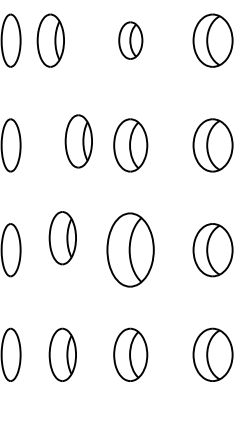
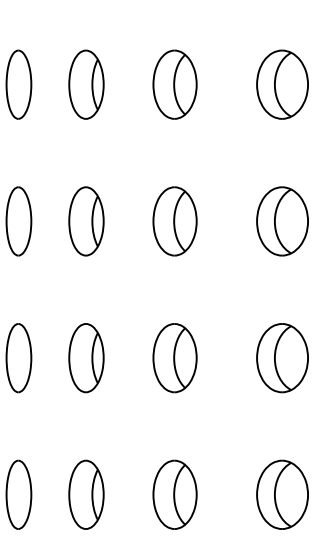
part: (50, 40) -> (85, 84), moved
part: (130, 40) -> (174, 84), size x1.43
part: (78, 141) -> (85, 221), moved
part: (62, 238) -> (85, 358), moved
part: (130, 250) -> (174, 358), size x0.71

